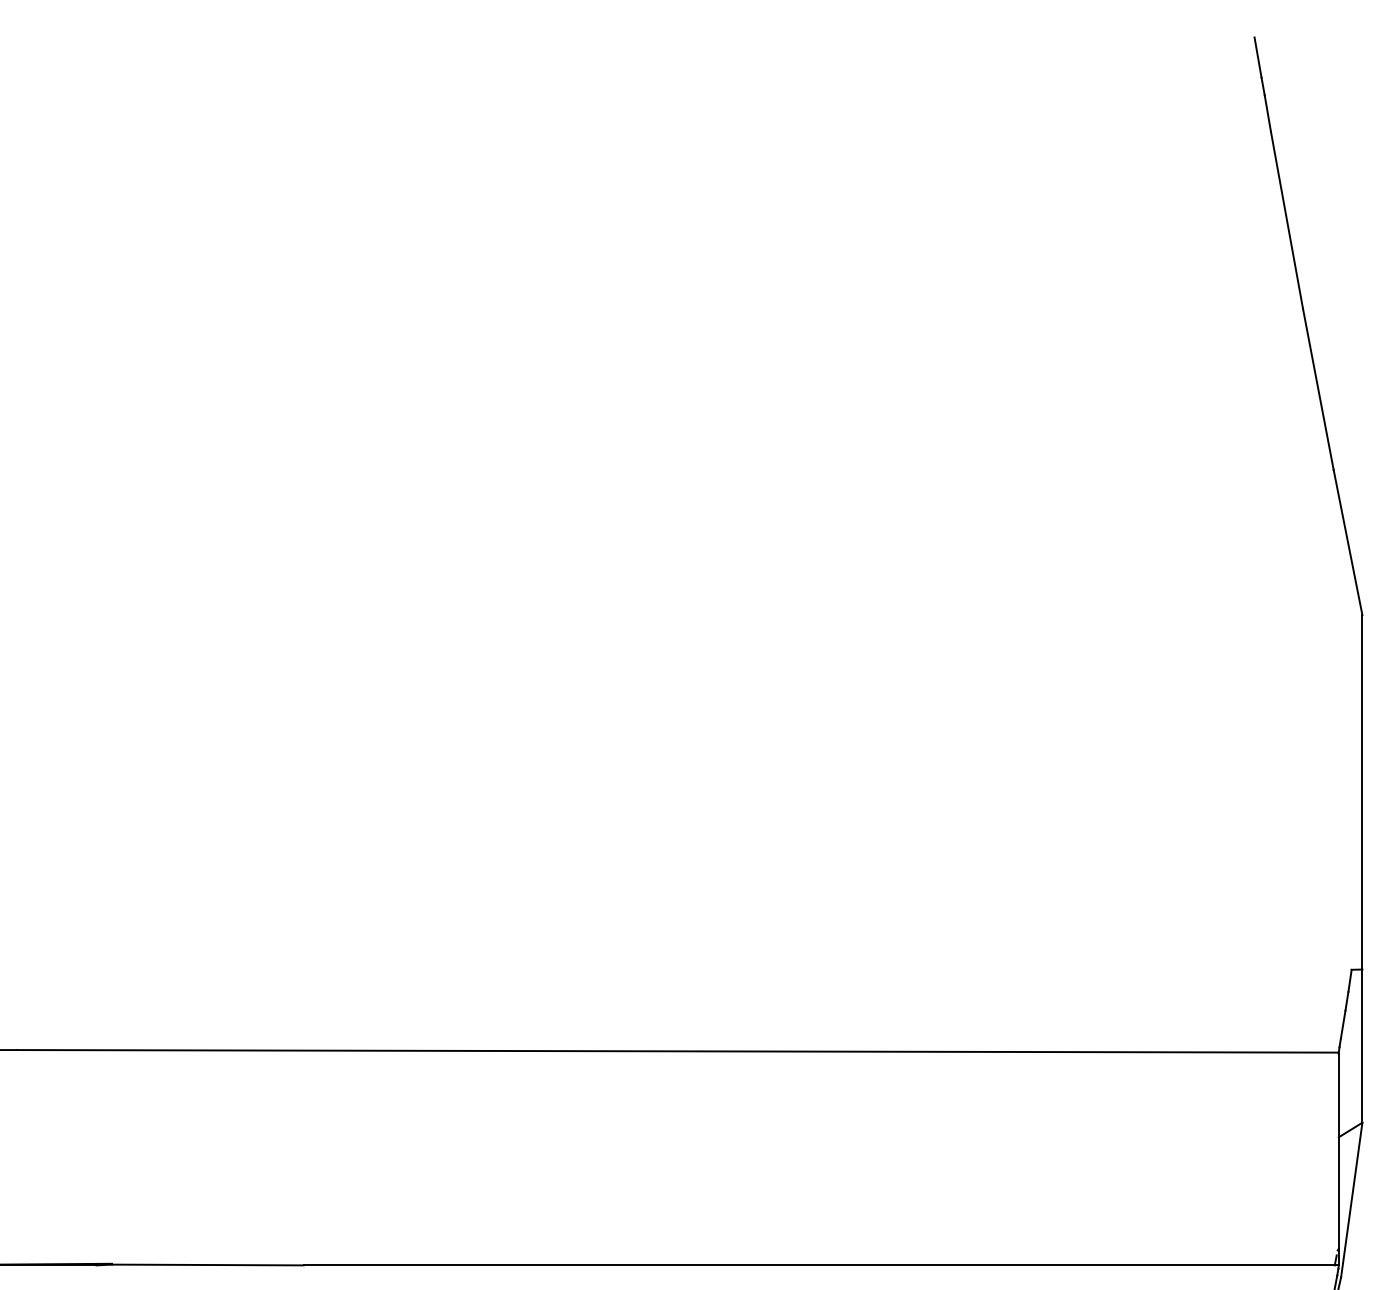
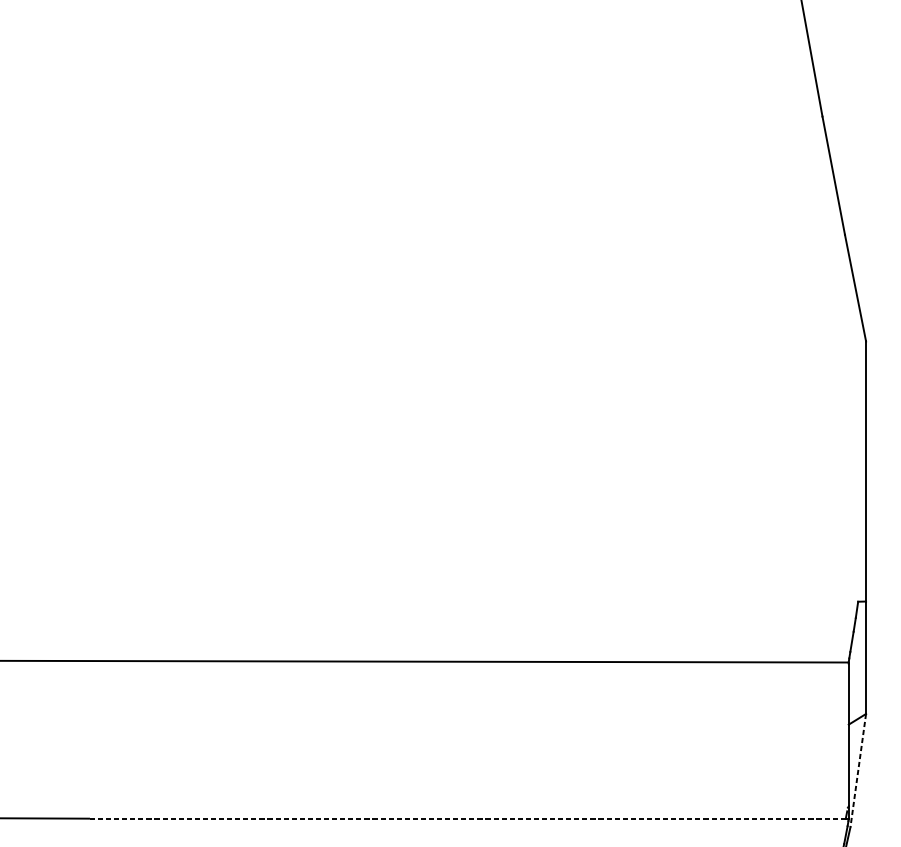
line: (1351, 1200) -> (858, 771), solid -> dashed
line: (819, 1265) -> (467, 818), solid -> dashed

